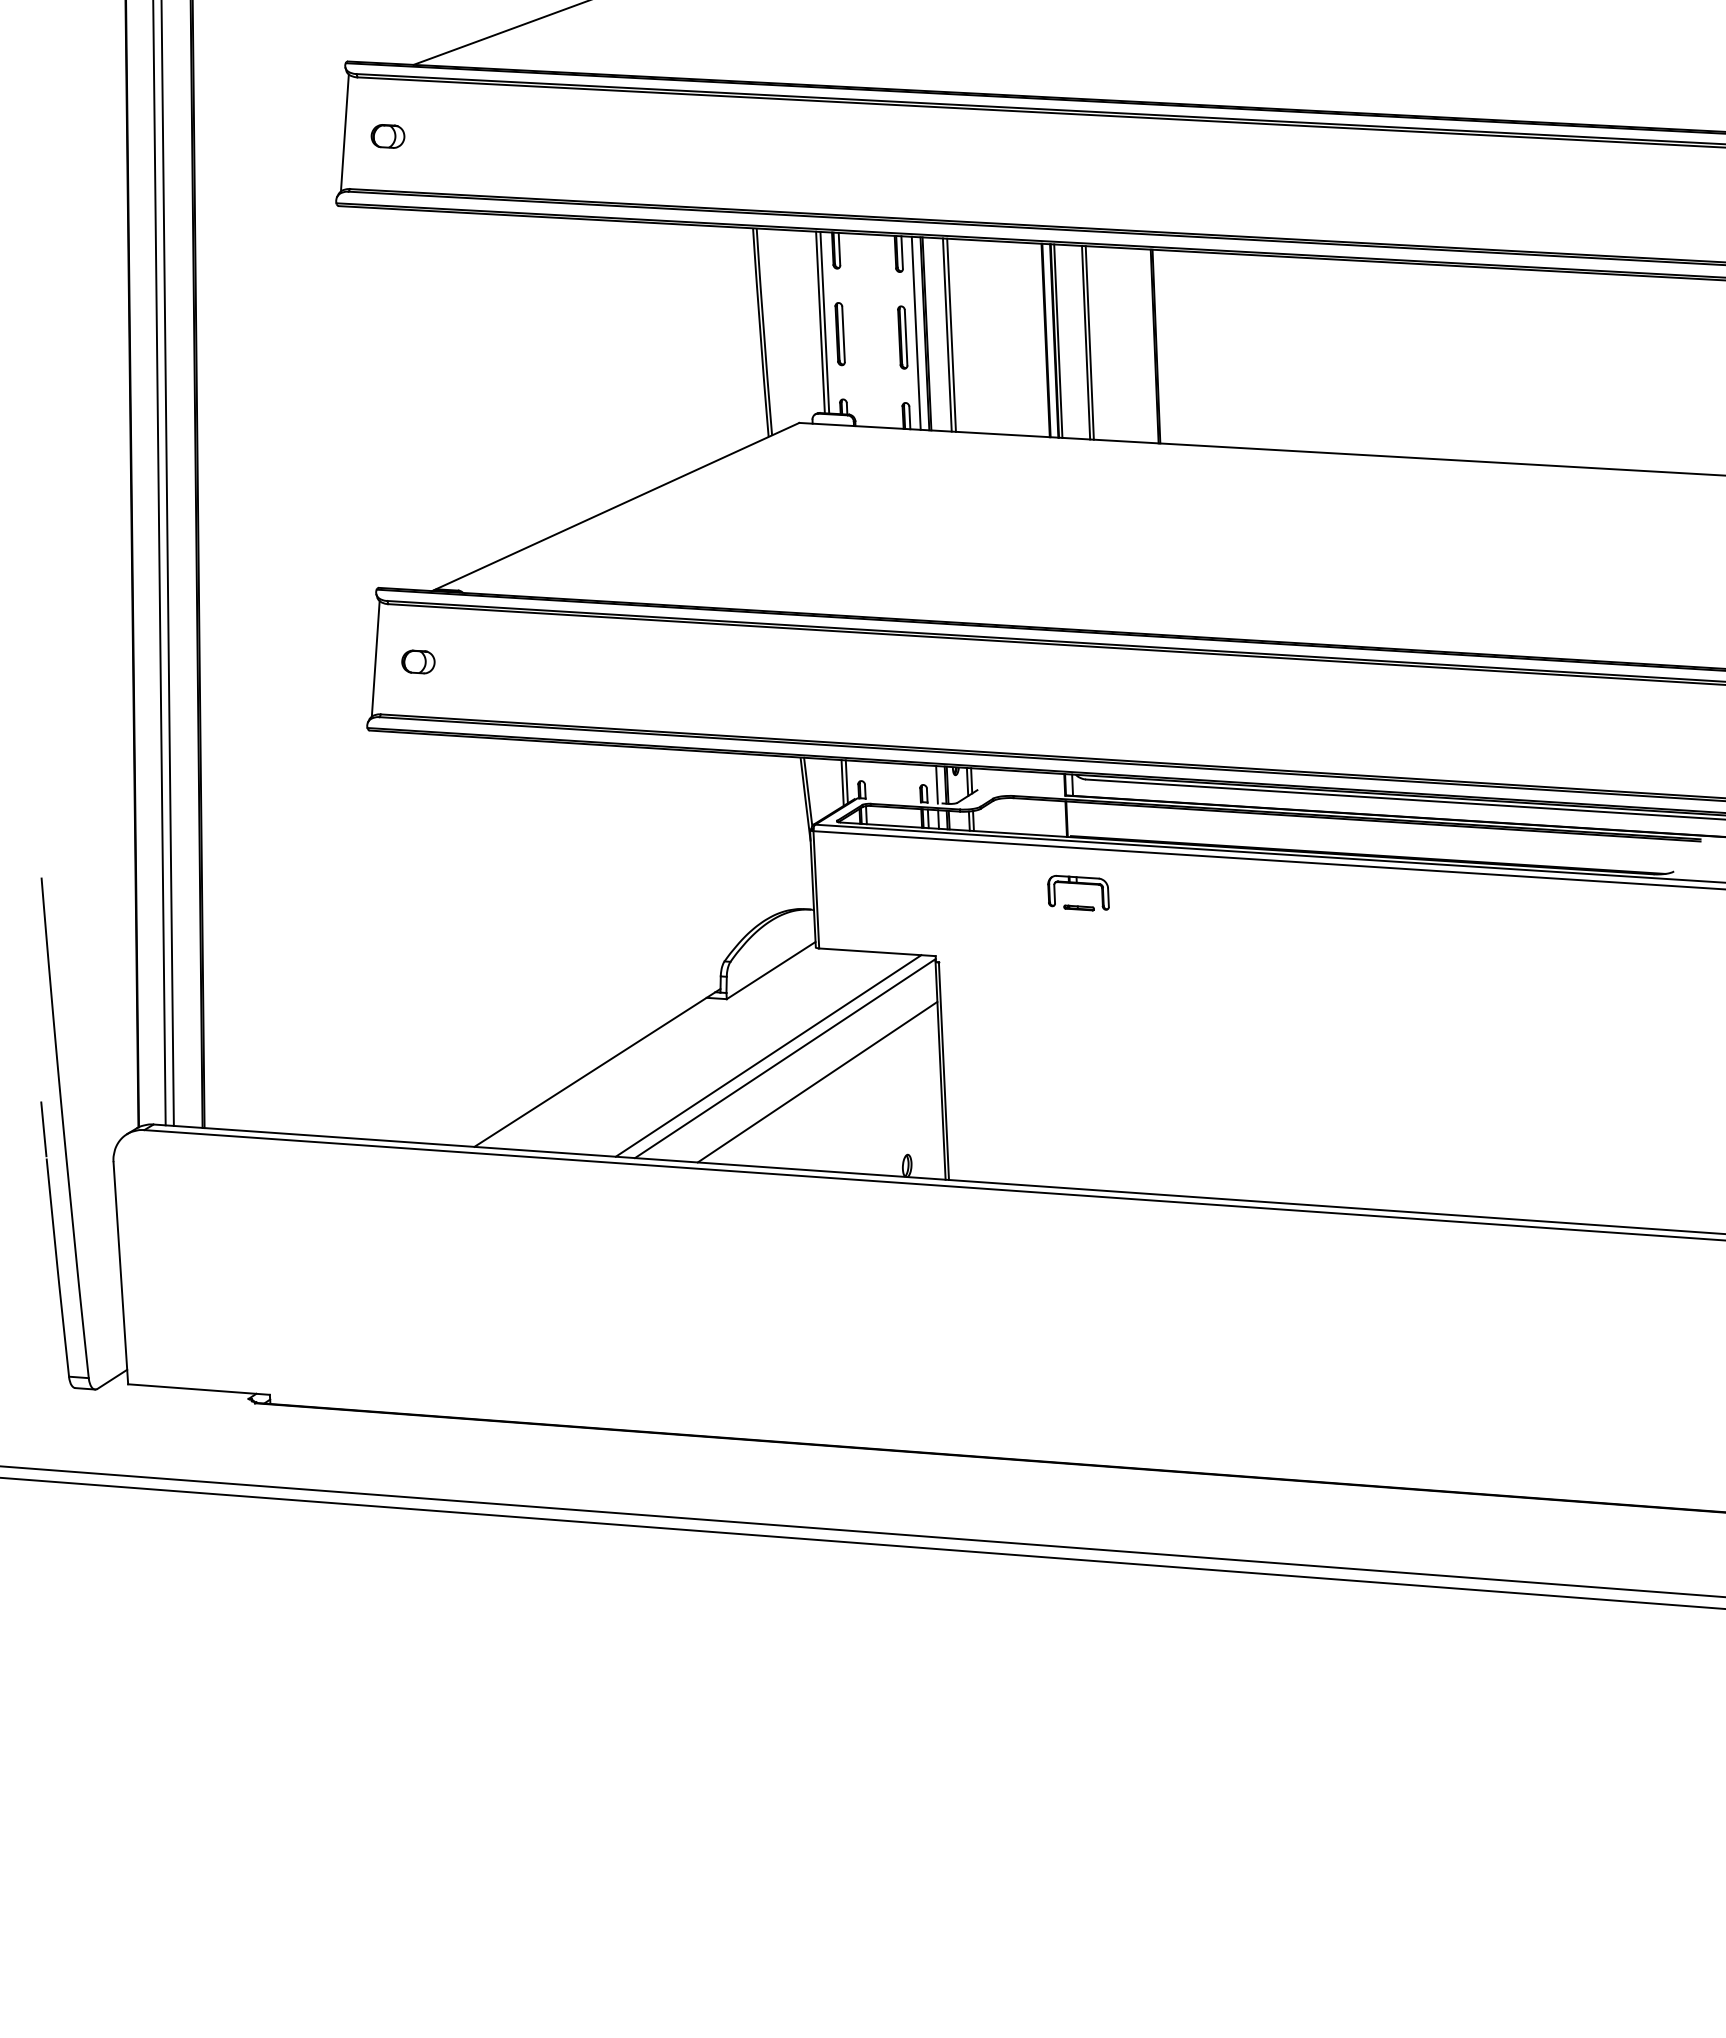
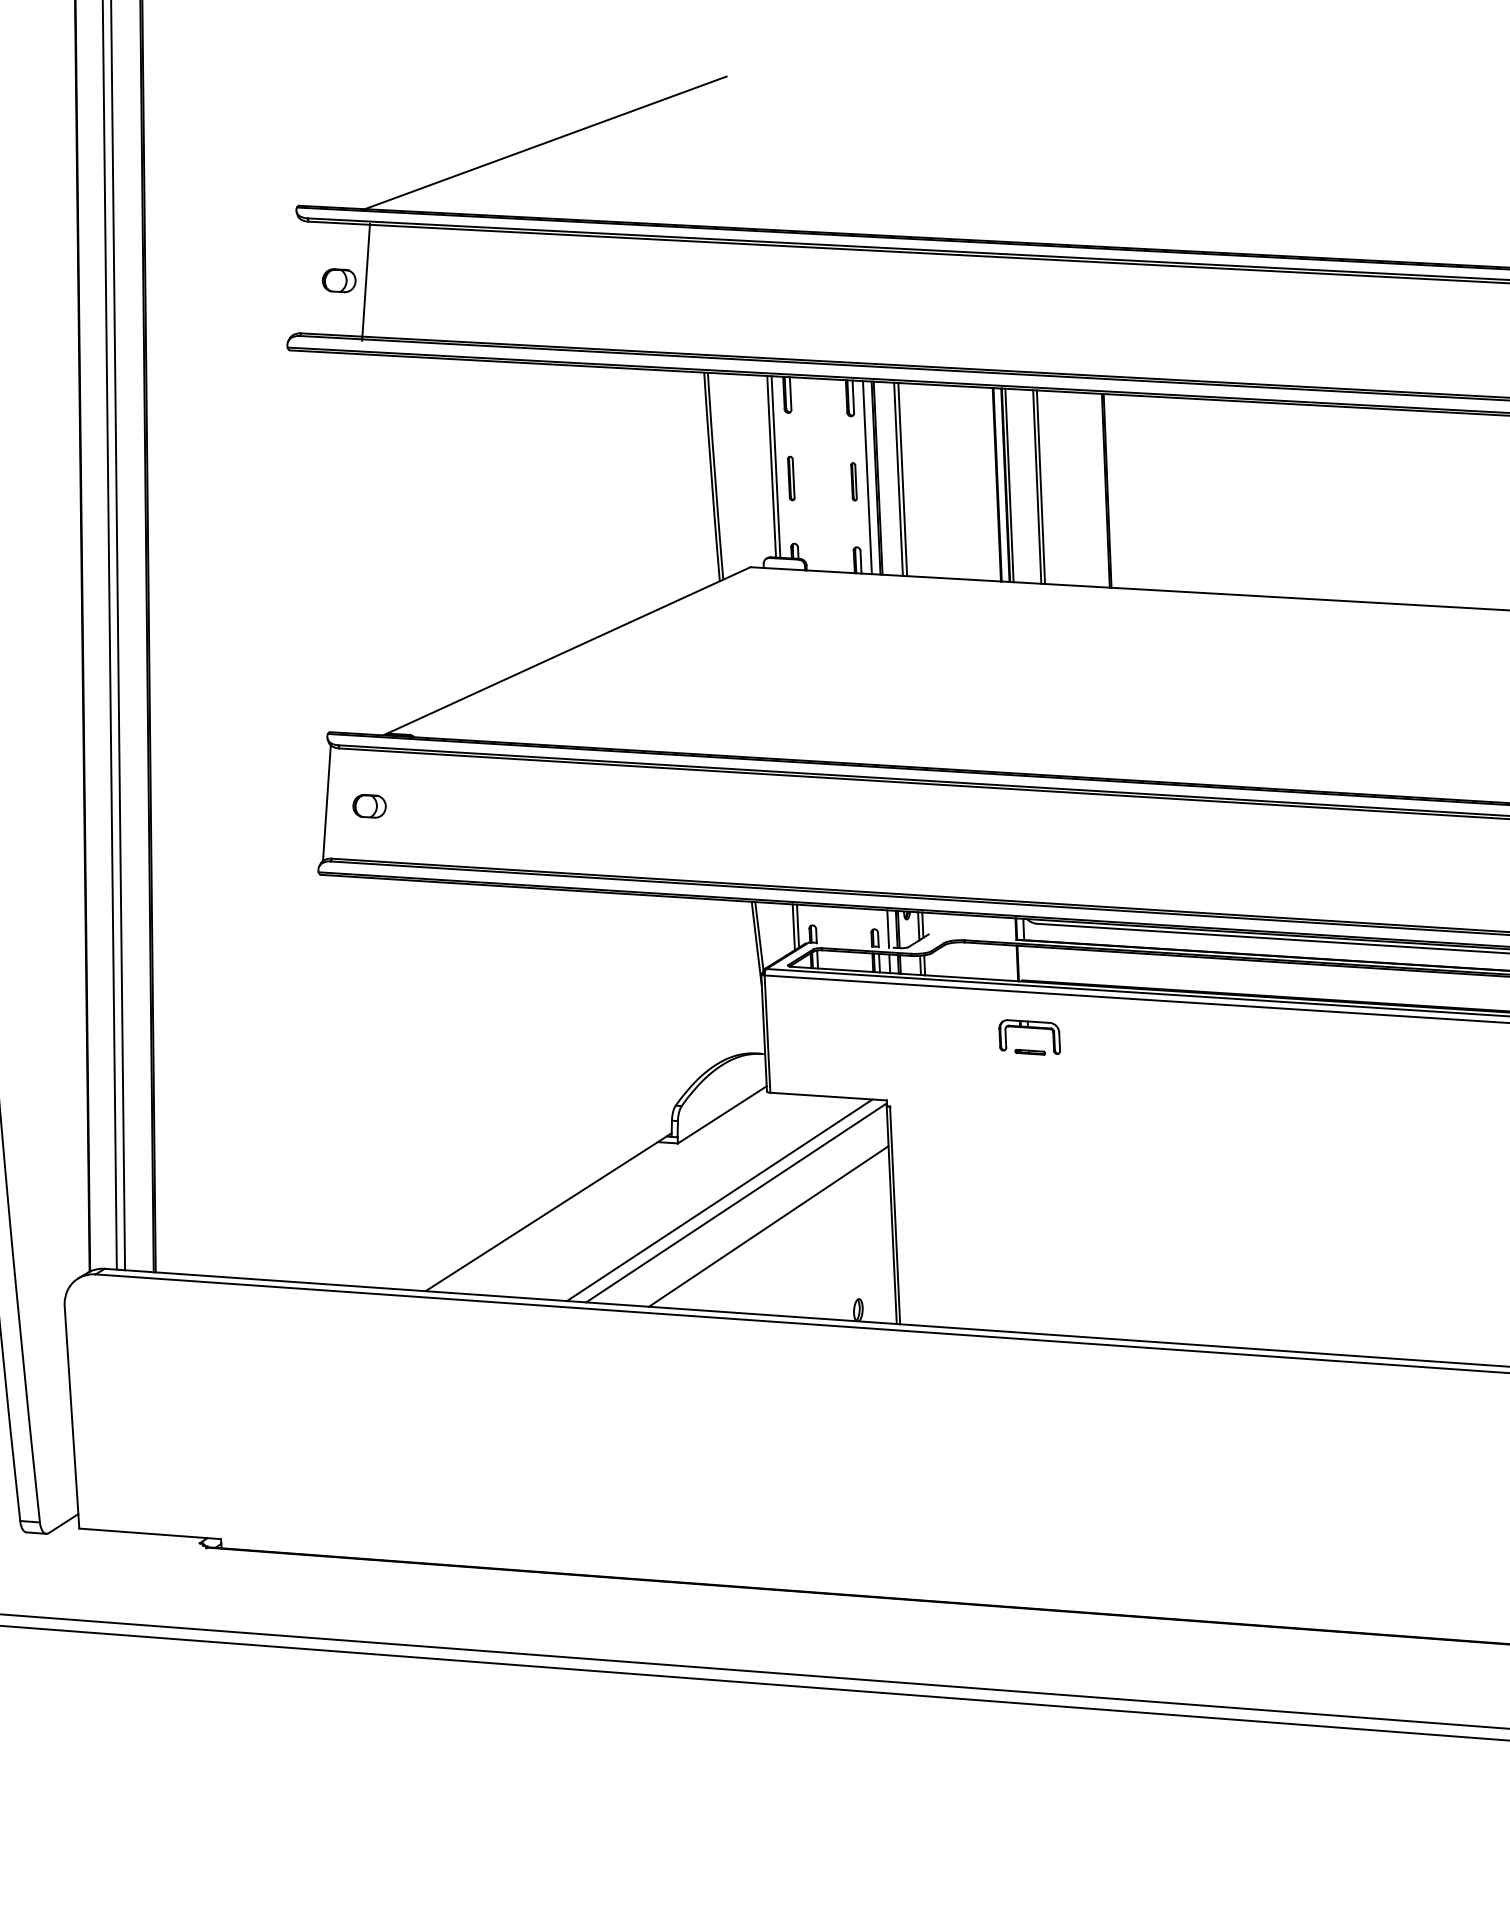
line: (344, 132) -> (365, 281), moved
part: (839, 334) -> (790, 478), size x0.7
part: (902, 337) -> (853, 481), size x0.6

